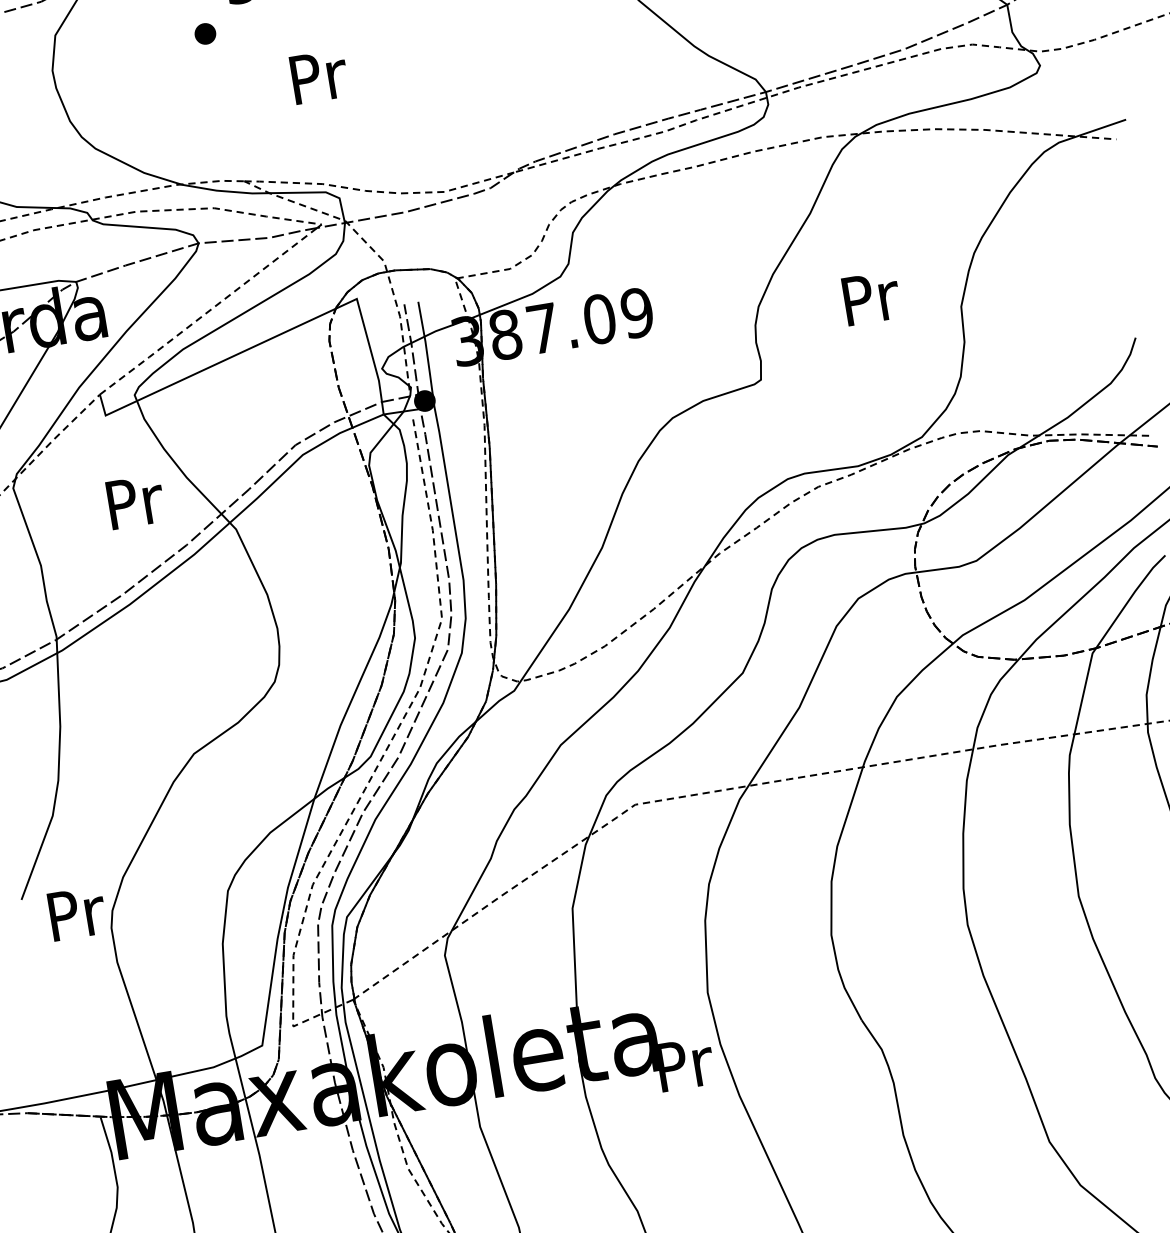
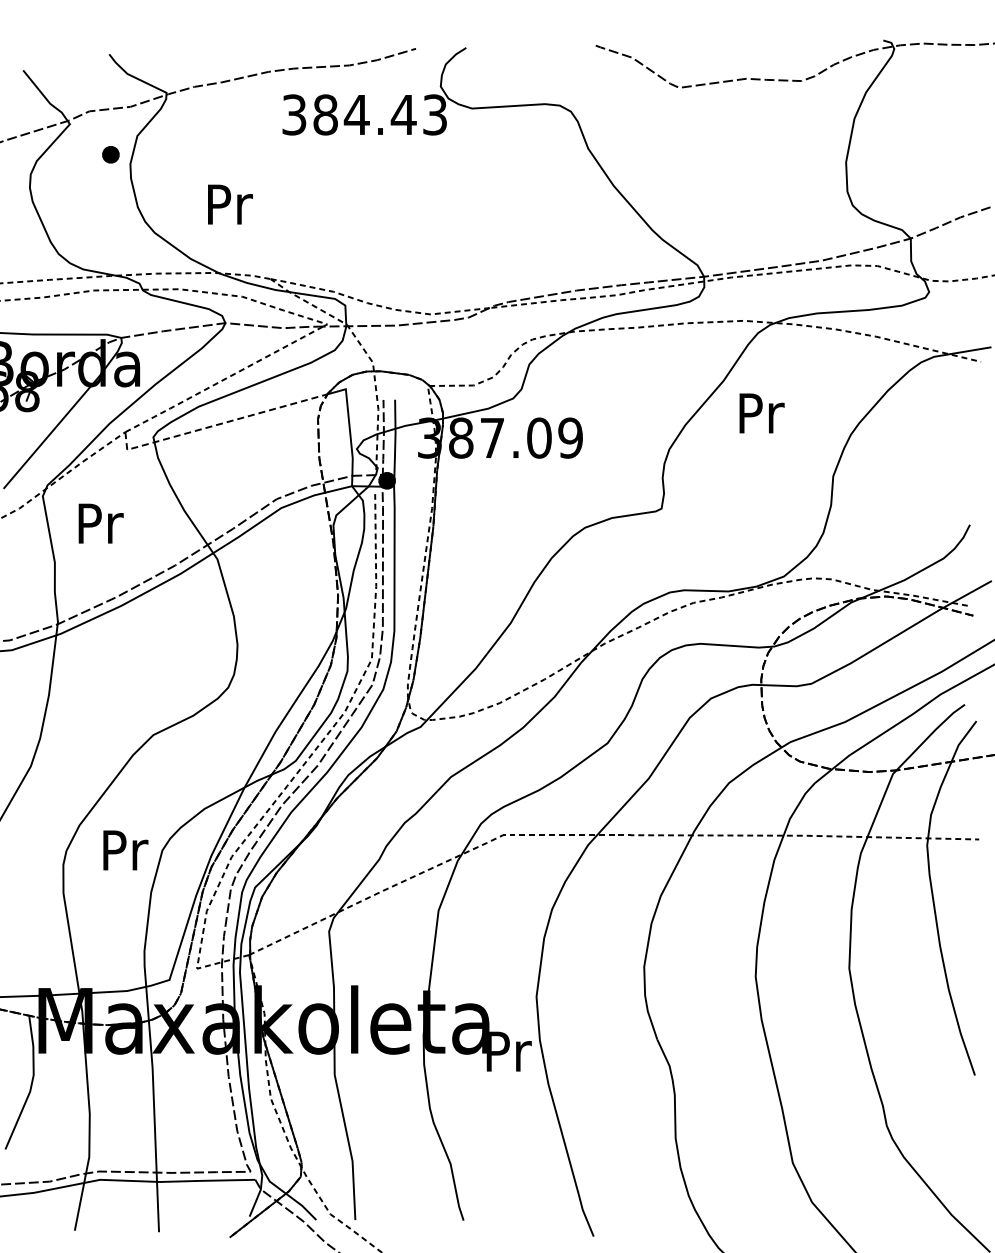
part: (204, 33) -> (110, 154), moved
text: (319, 76) -> (230, 204), moved
text: (871, 298) -> (761, 413), moved
line: (210, 366) -> (218, 424), solid -> dashed
text: (135, 501) -> (100, 523), moved
text: (77, 913) -> (125, 850), moved

